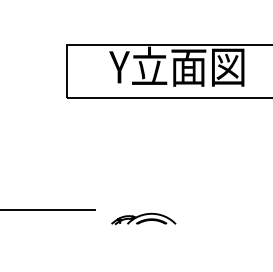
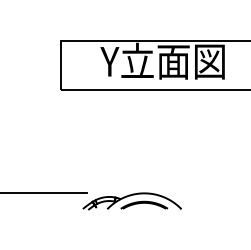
part: (143, 219) -> (131, 201), size x1.67

